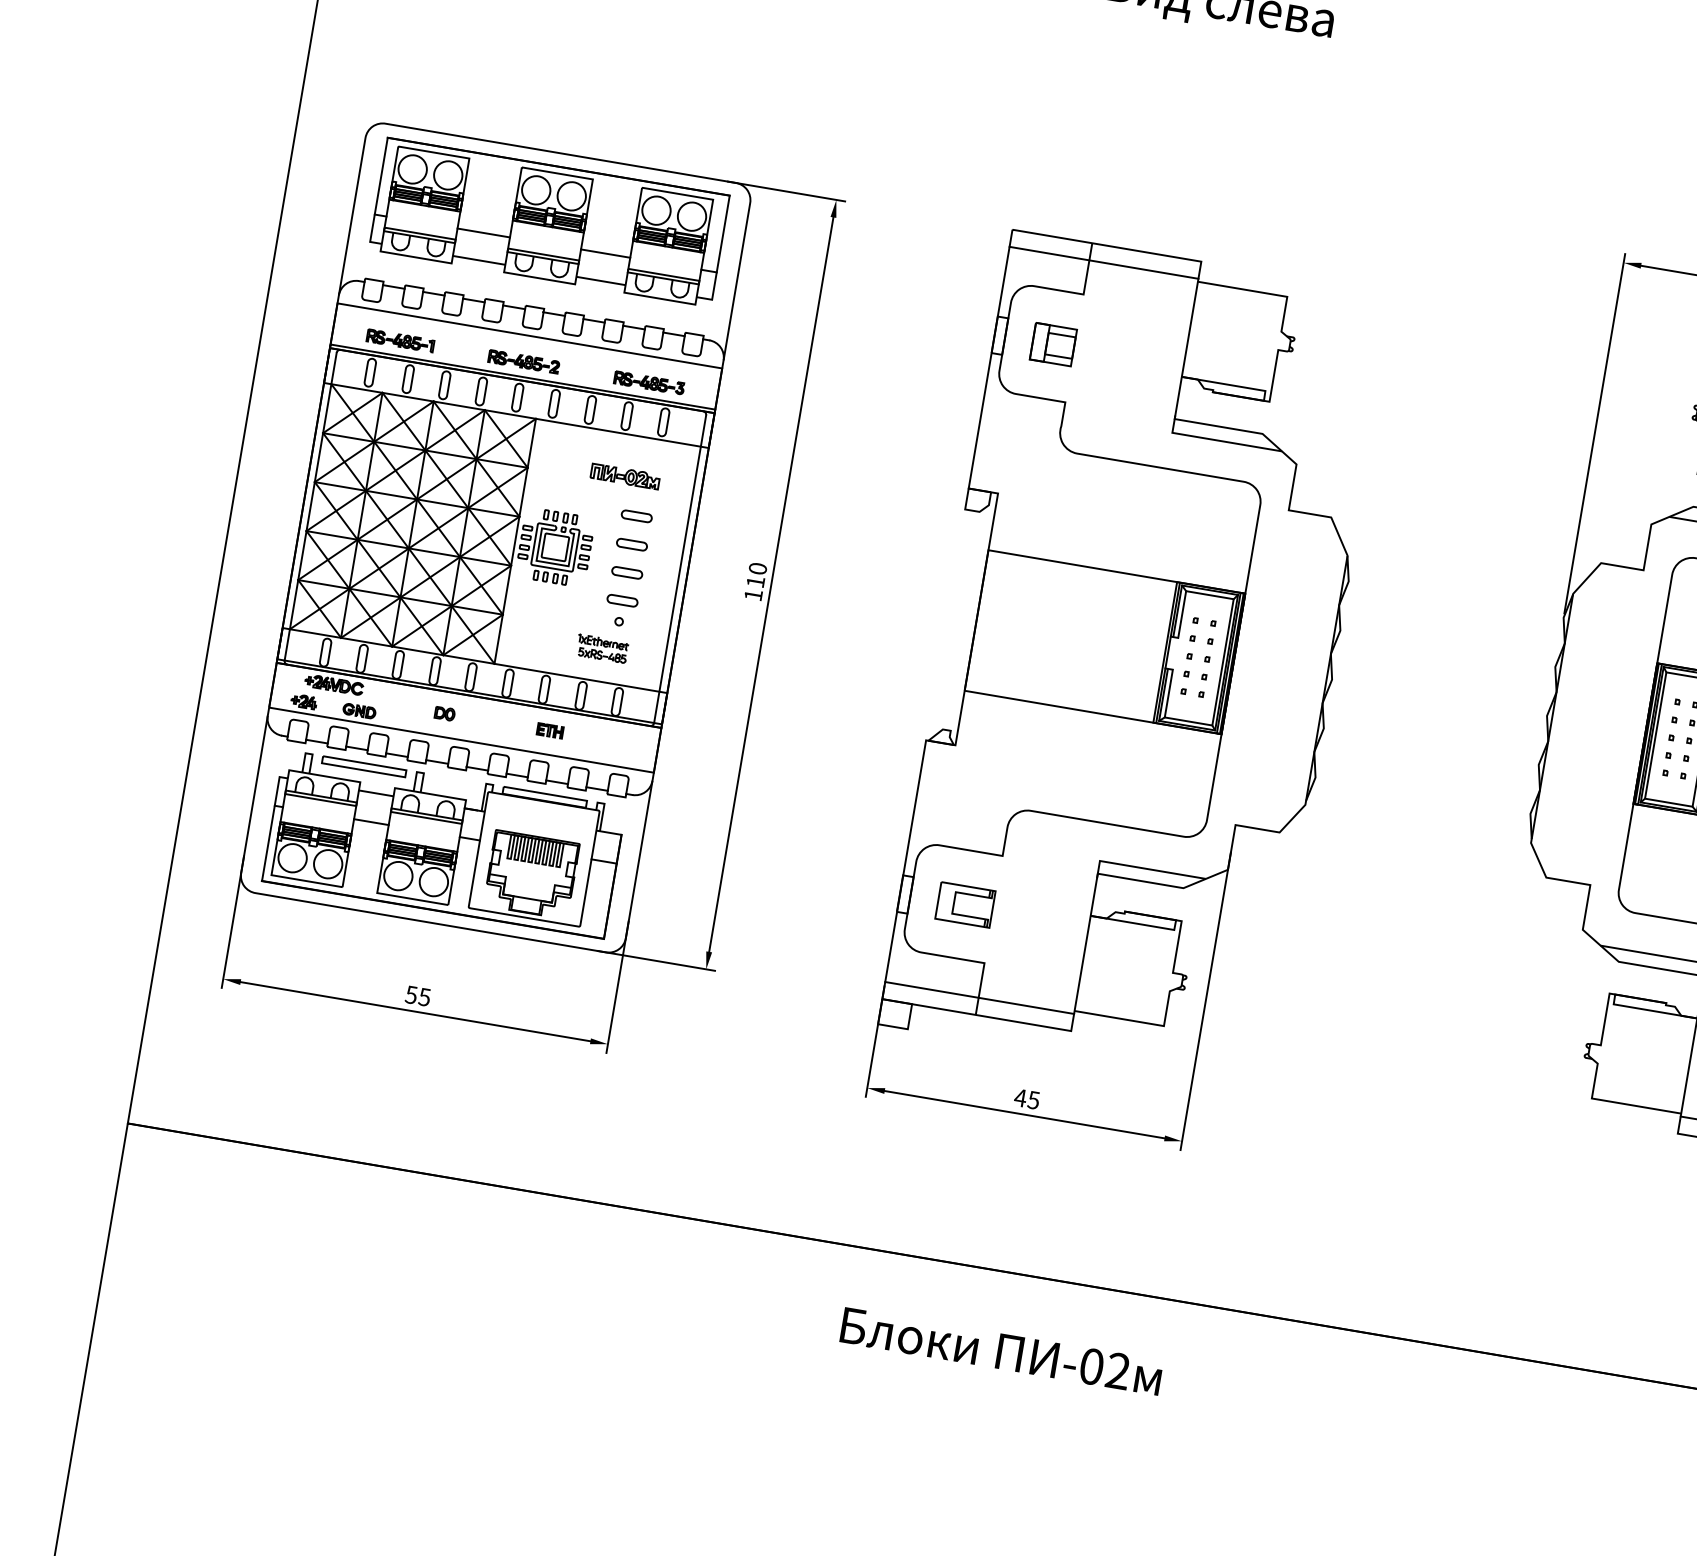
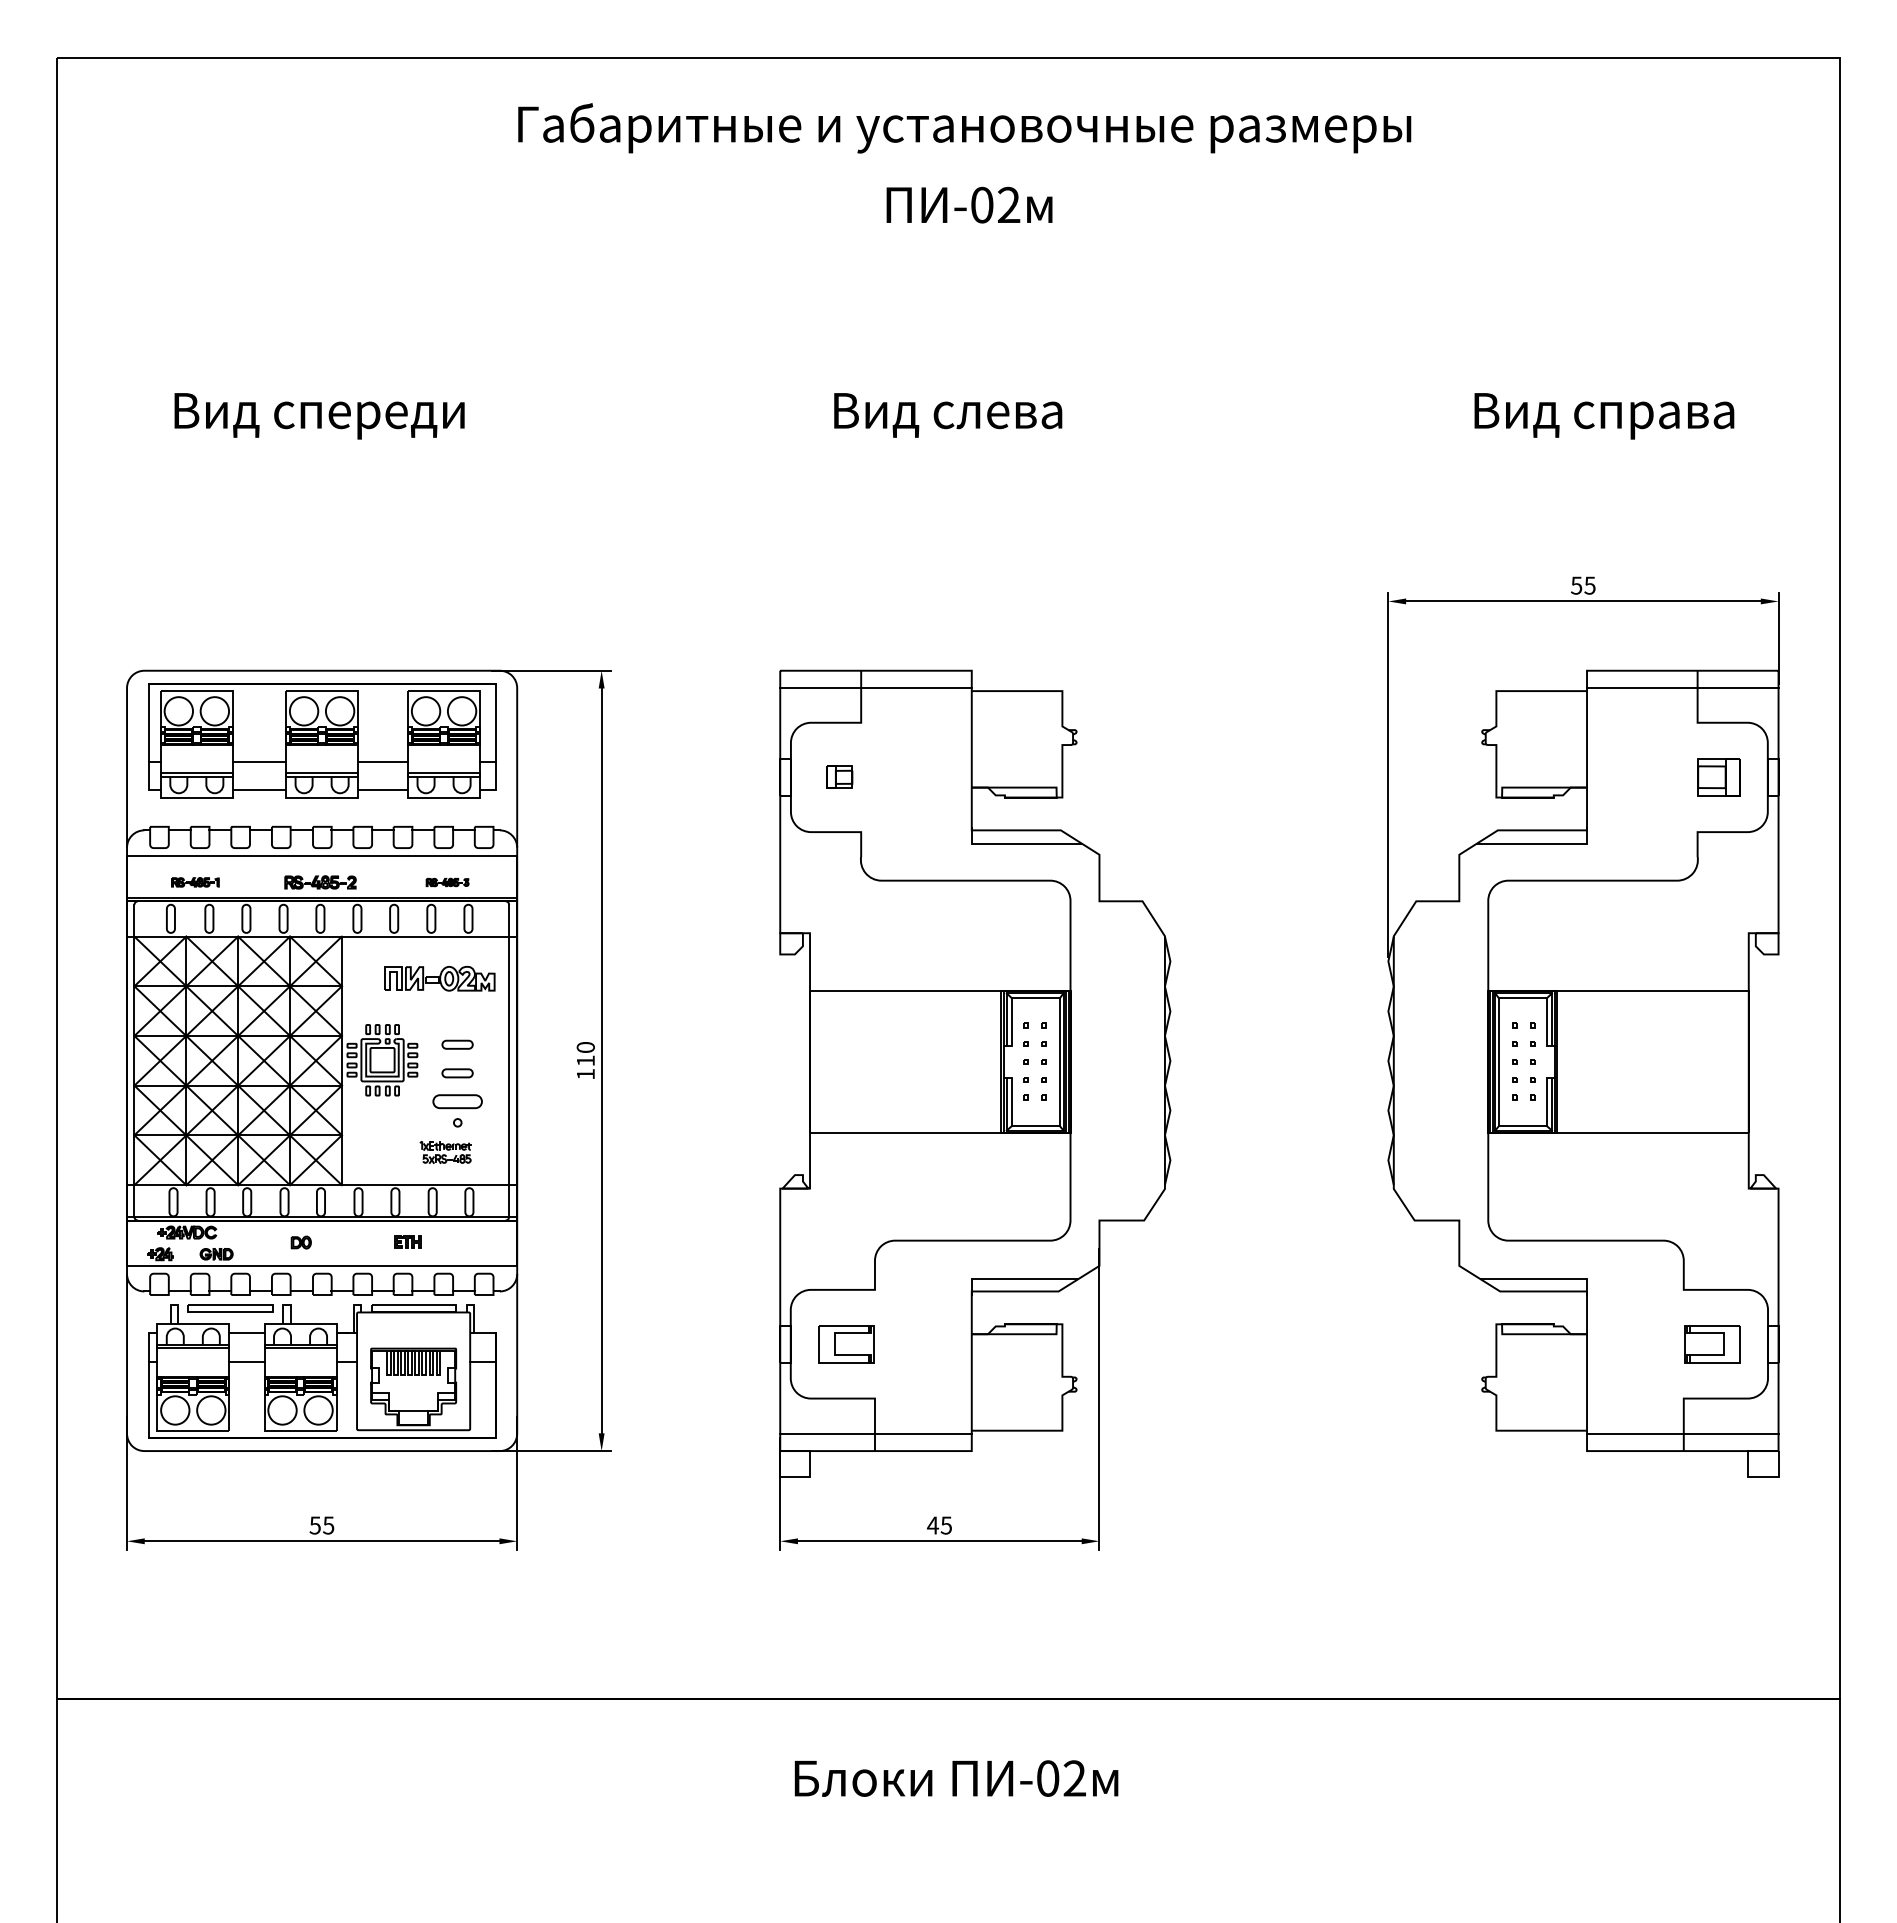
part: (400, 341) -> (195, 882), size x0.7
part: (1053, 344) -> (839, 777), size x0.6
part: (649, 383) -> (447, 882), size x0.6
part: (625, 476) -> (439, 978), size x1.6
part: (636, 515) -> (457, 1015), removed
part: (622, 600) -> (457, 1101), size x1.6

